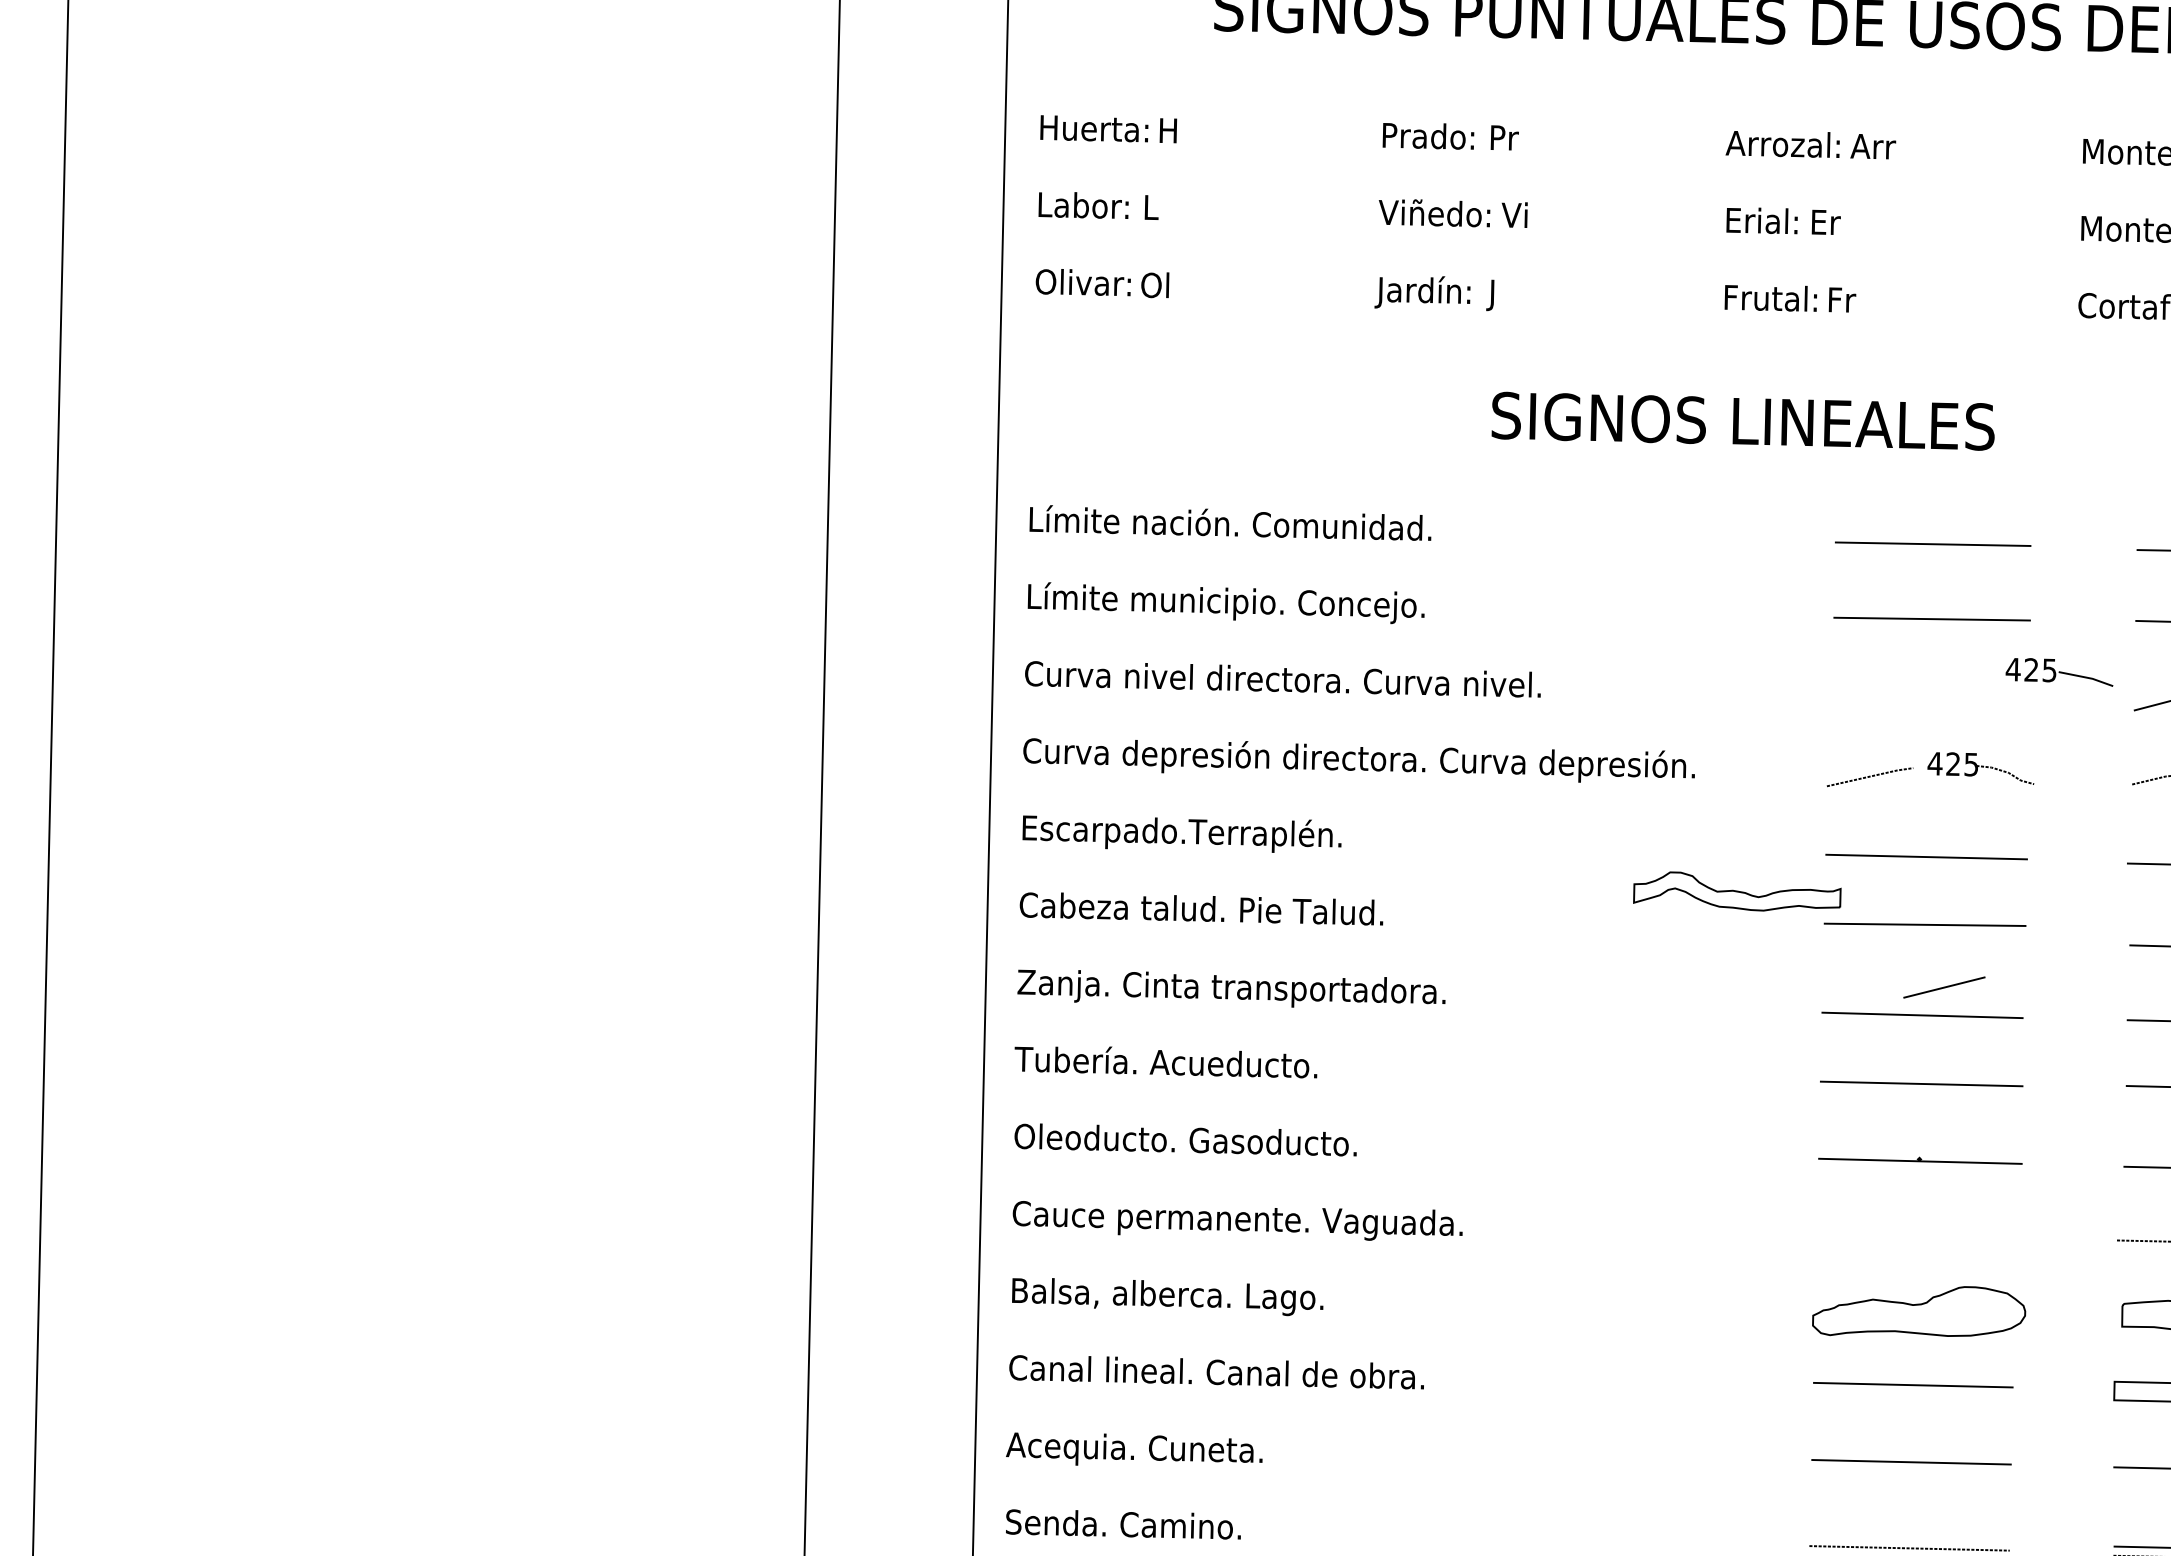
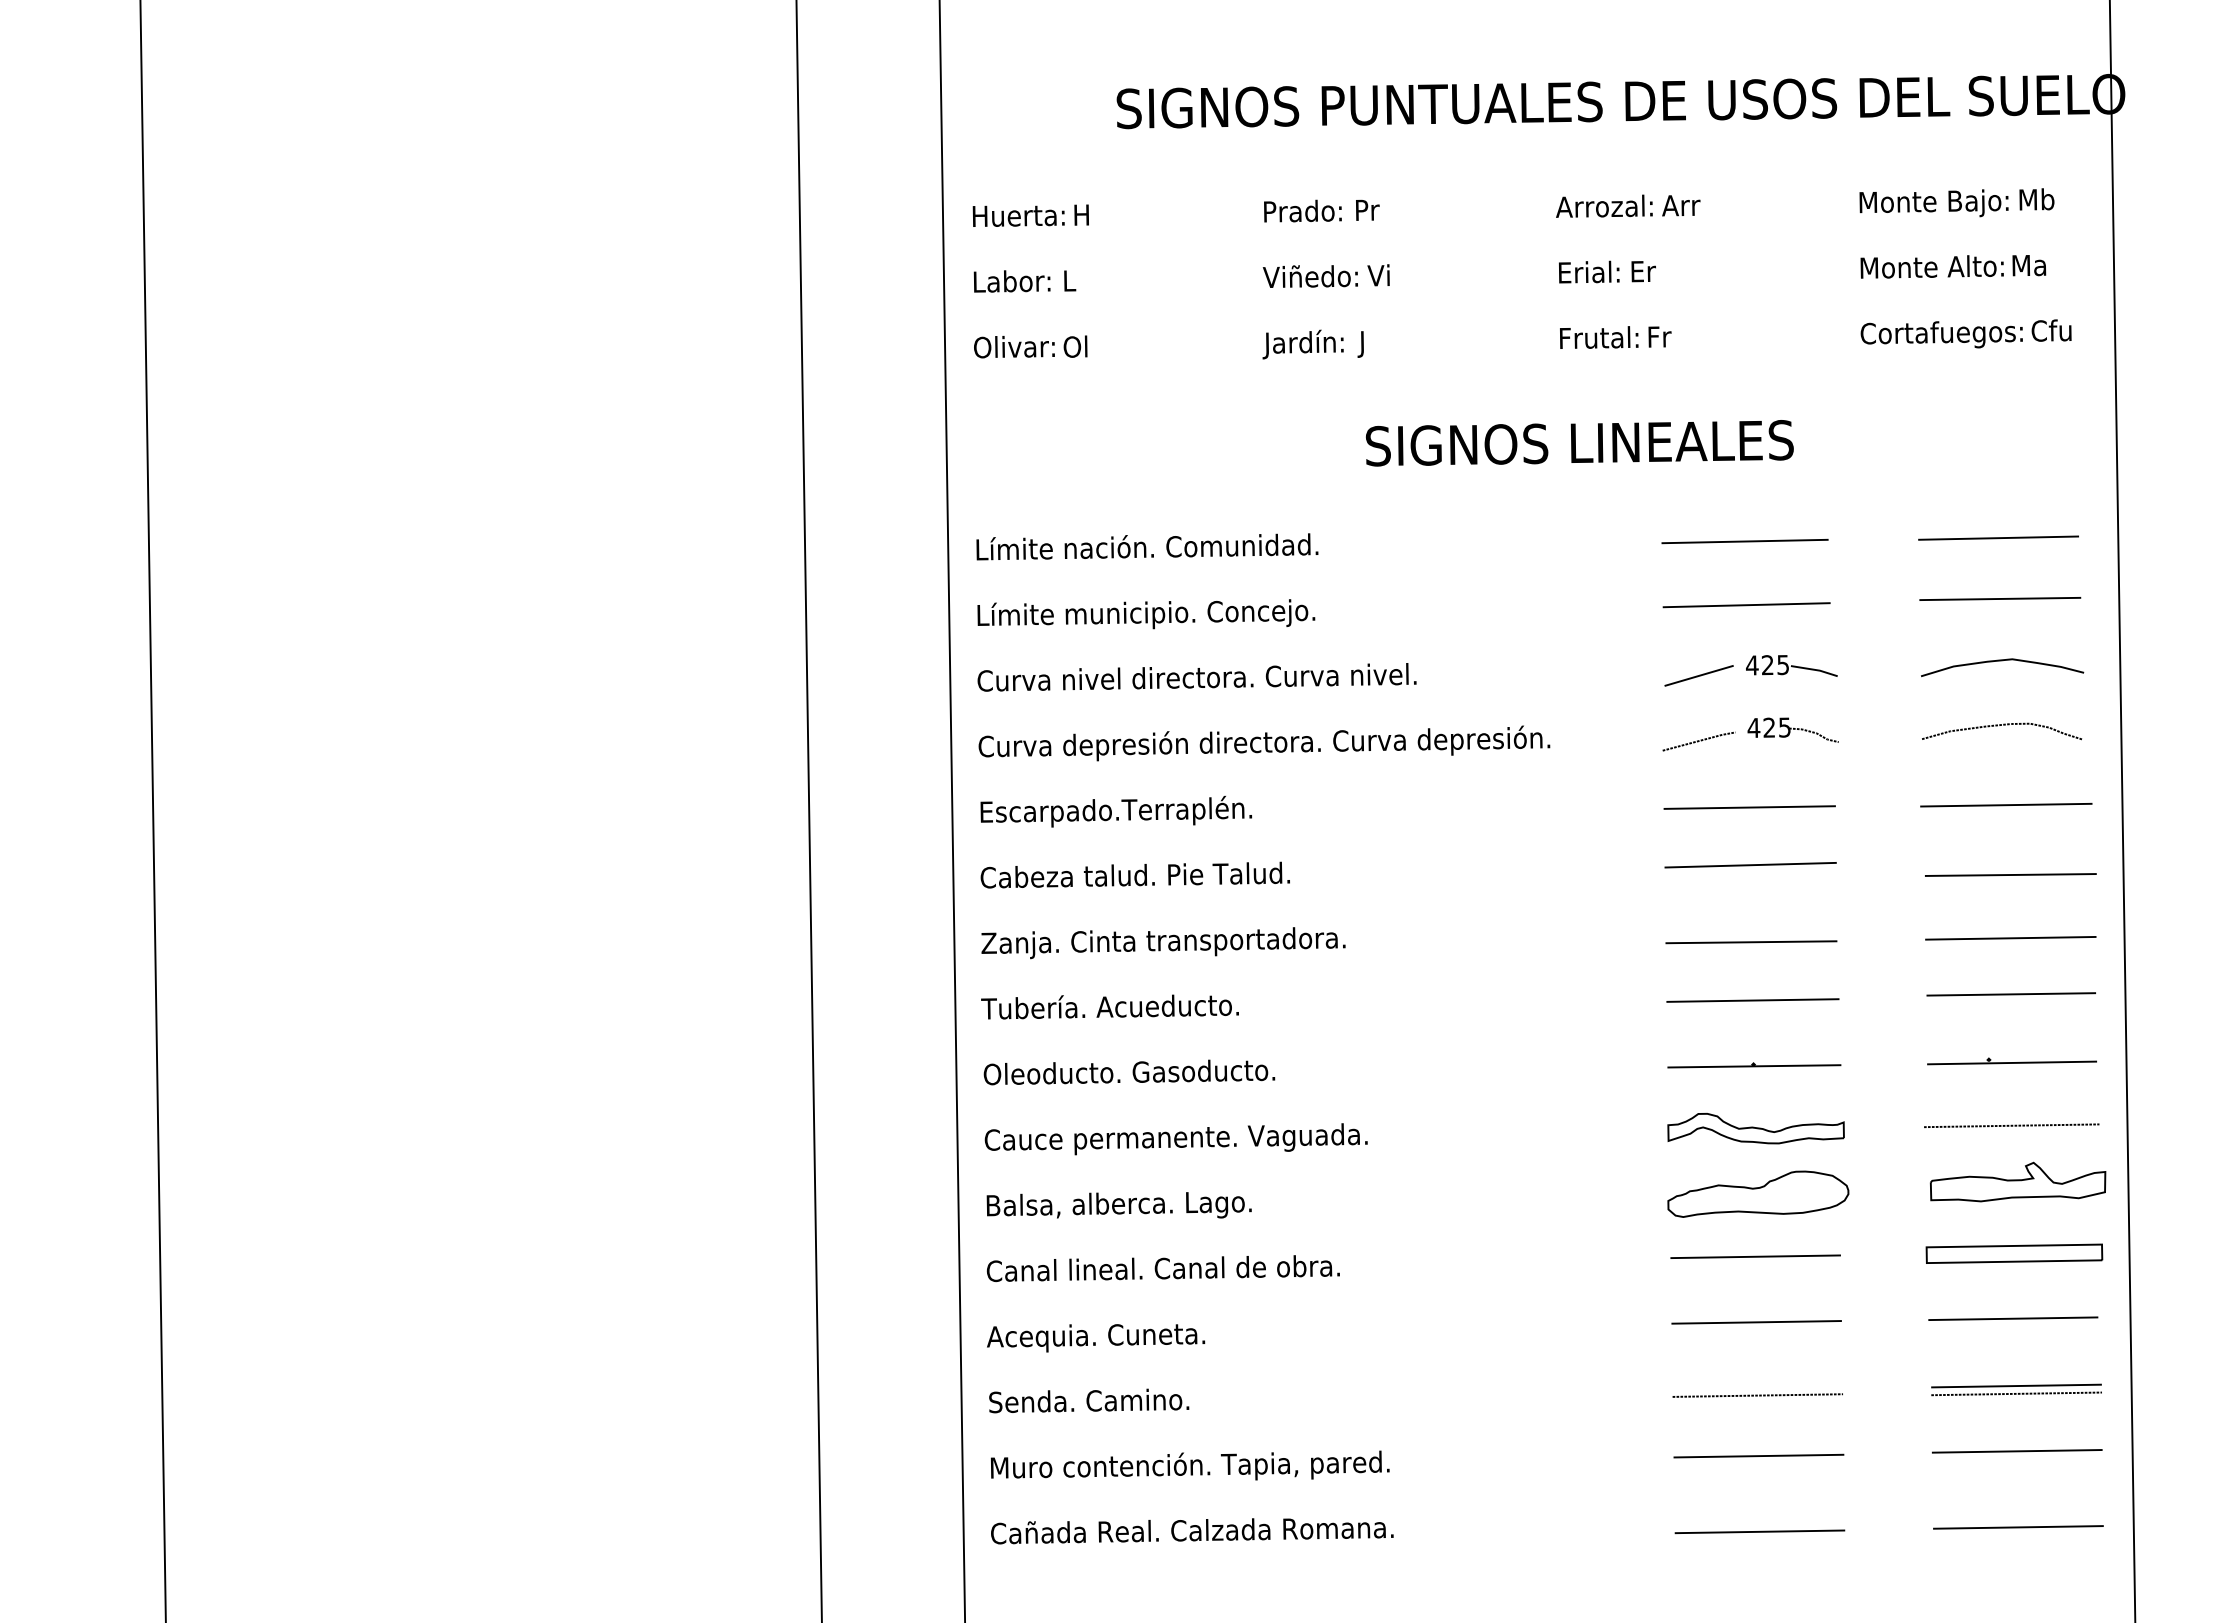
part: (2059, 671) -> (1791, 665), moved
part: (1736, 892) -> (1755, 1128), moved
line: (1943, 987) -> (1698, 675), moved

